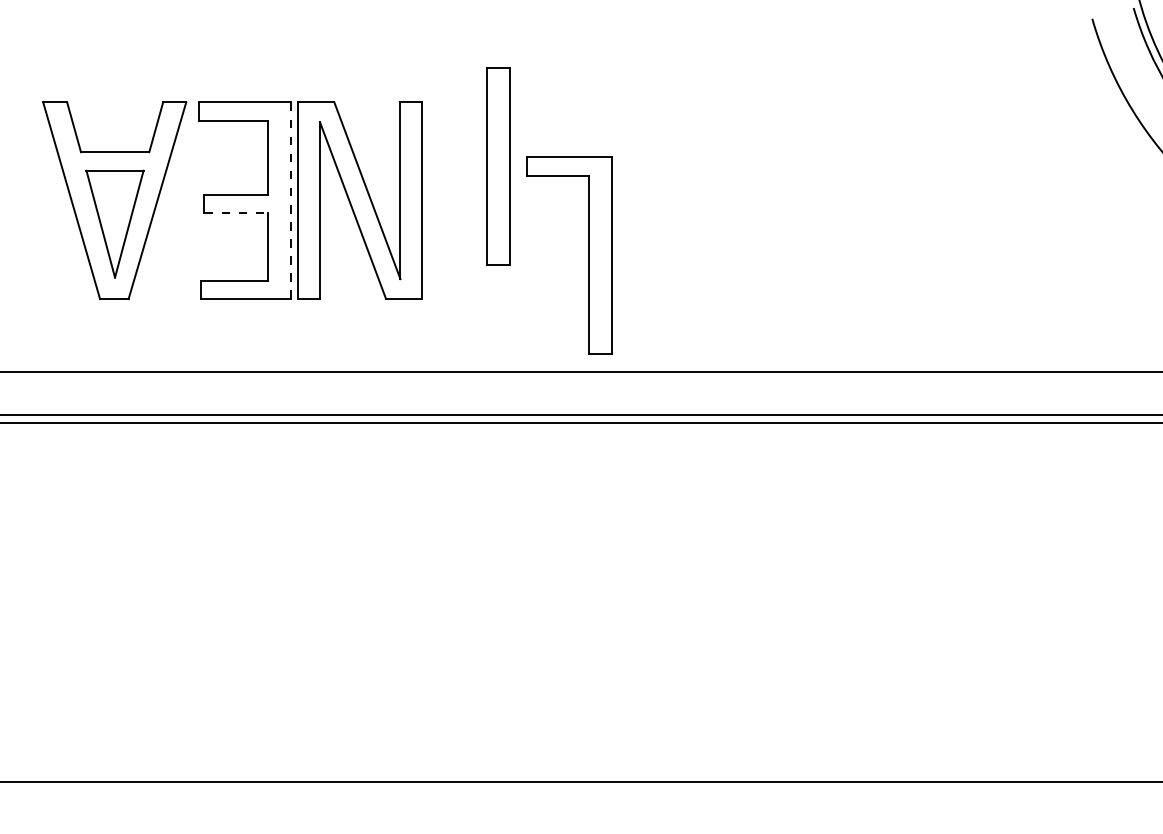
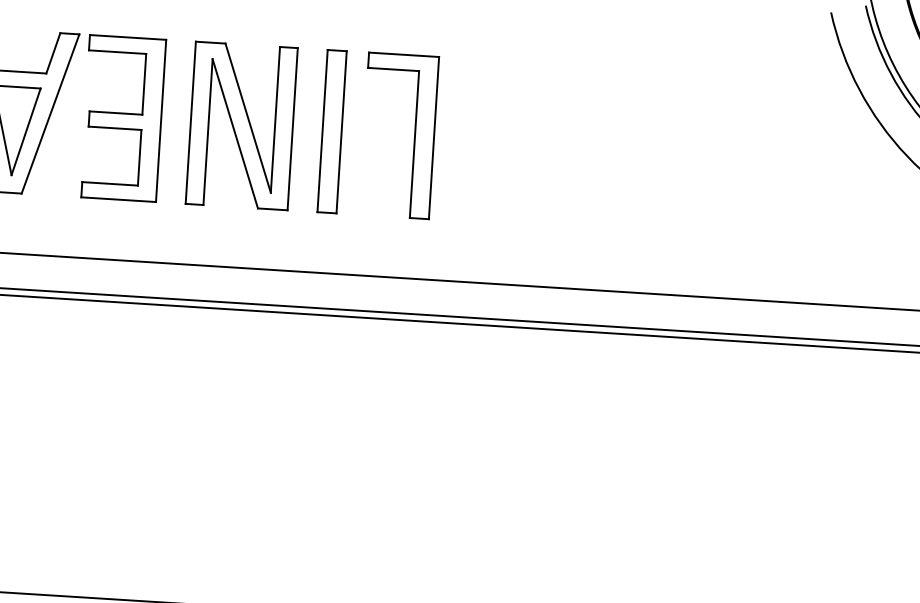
part: (498, 166) -> (331, 131), moved
line: (291, 200) -> (161, 120), dashed -> solid
part: (359, 200) -> (241, 125), moved
line: (236, 213) -> (115, 128), dashed -> solid
part: (588, 255) -> (414, 136), moved

